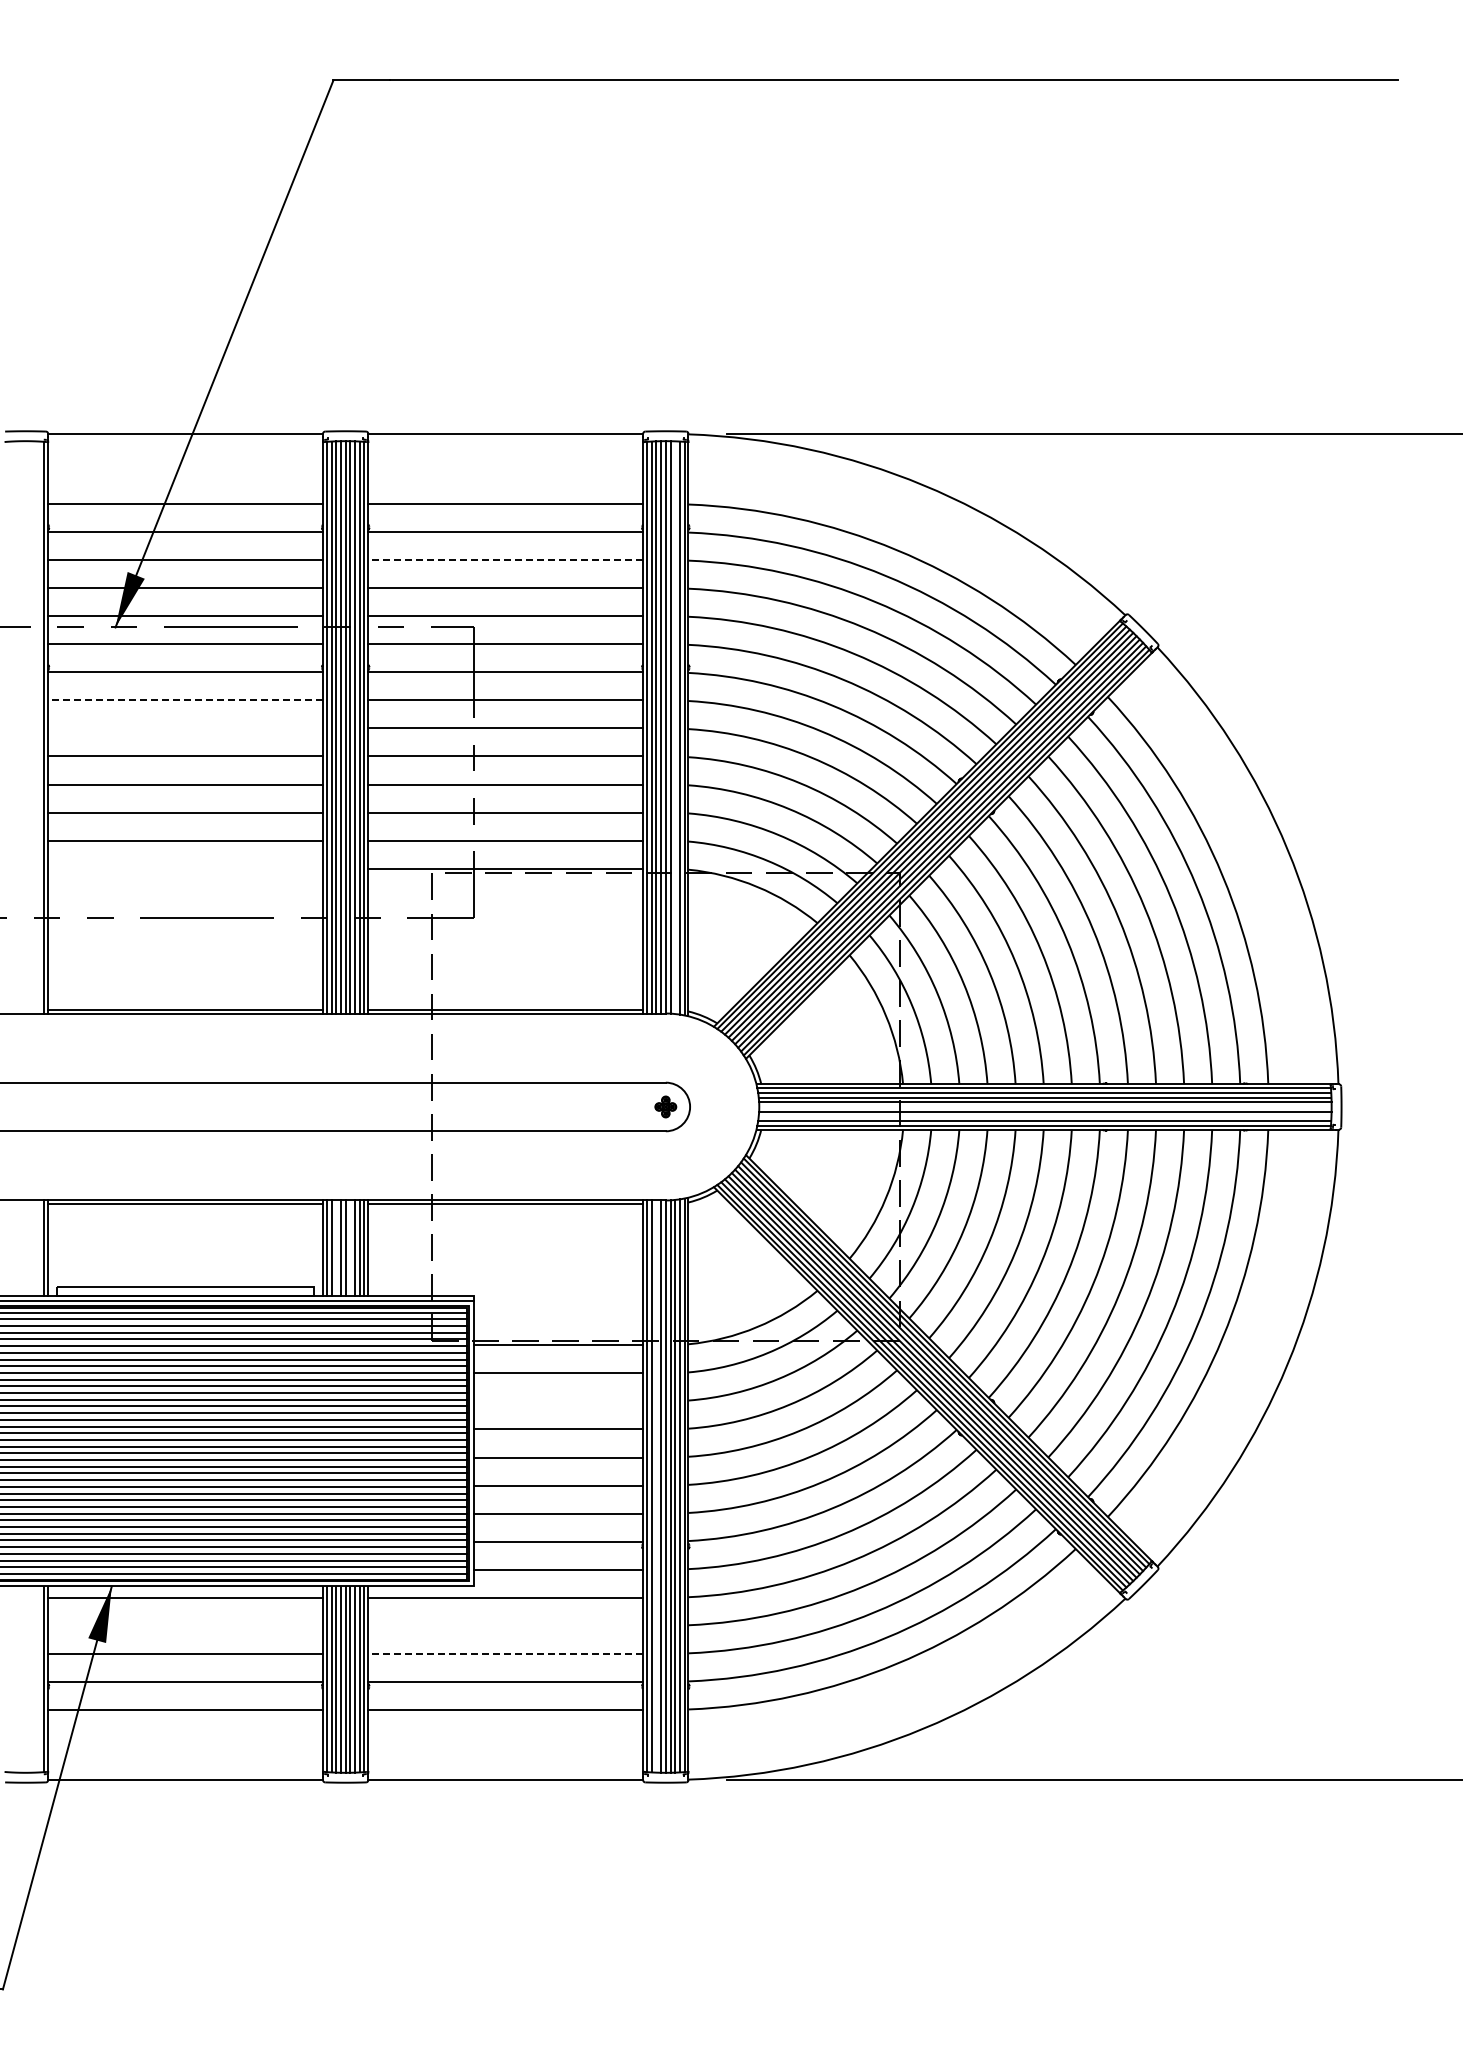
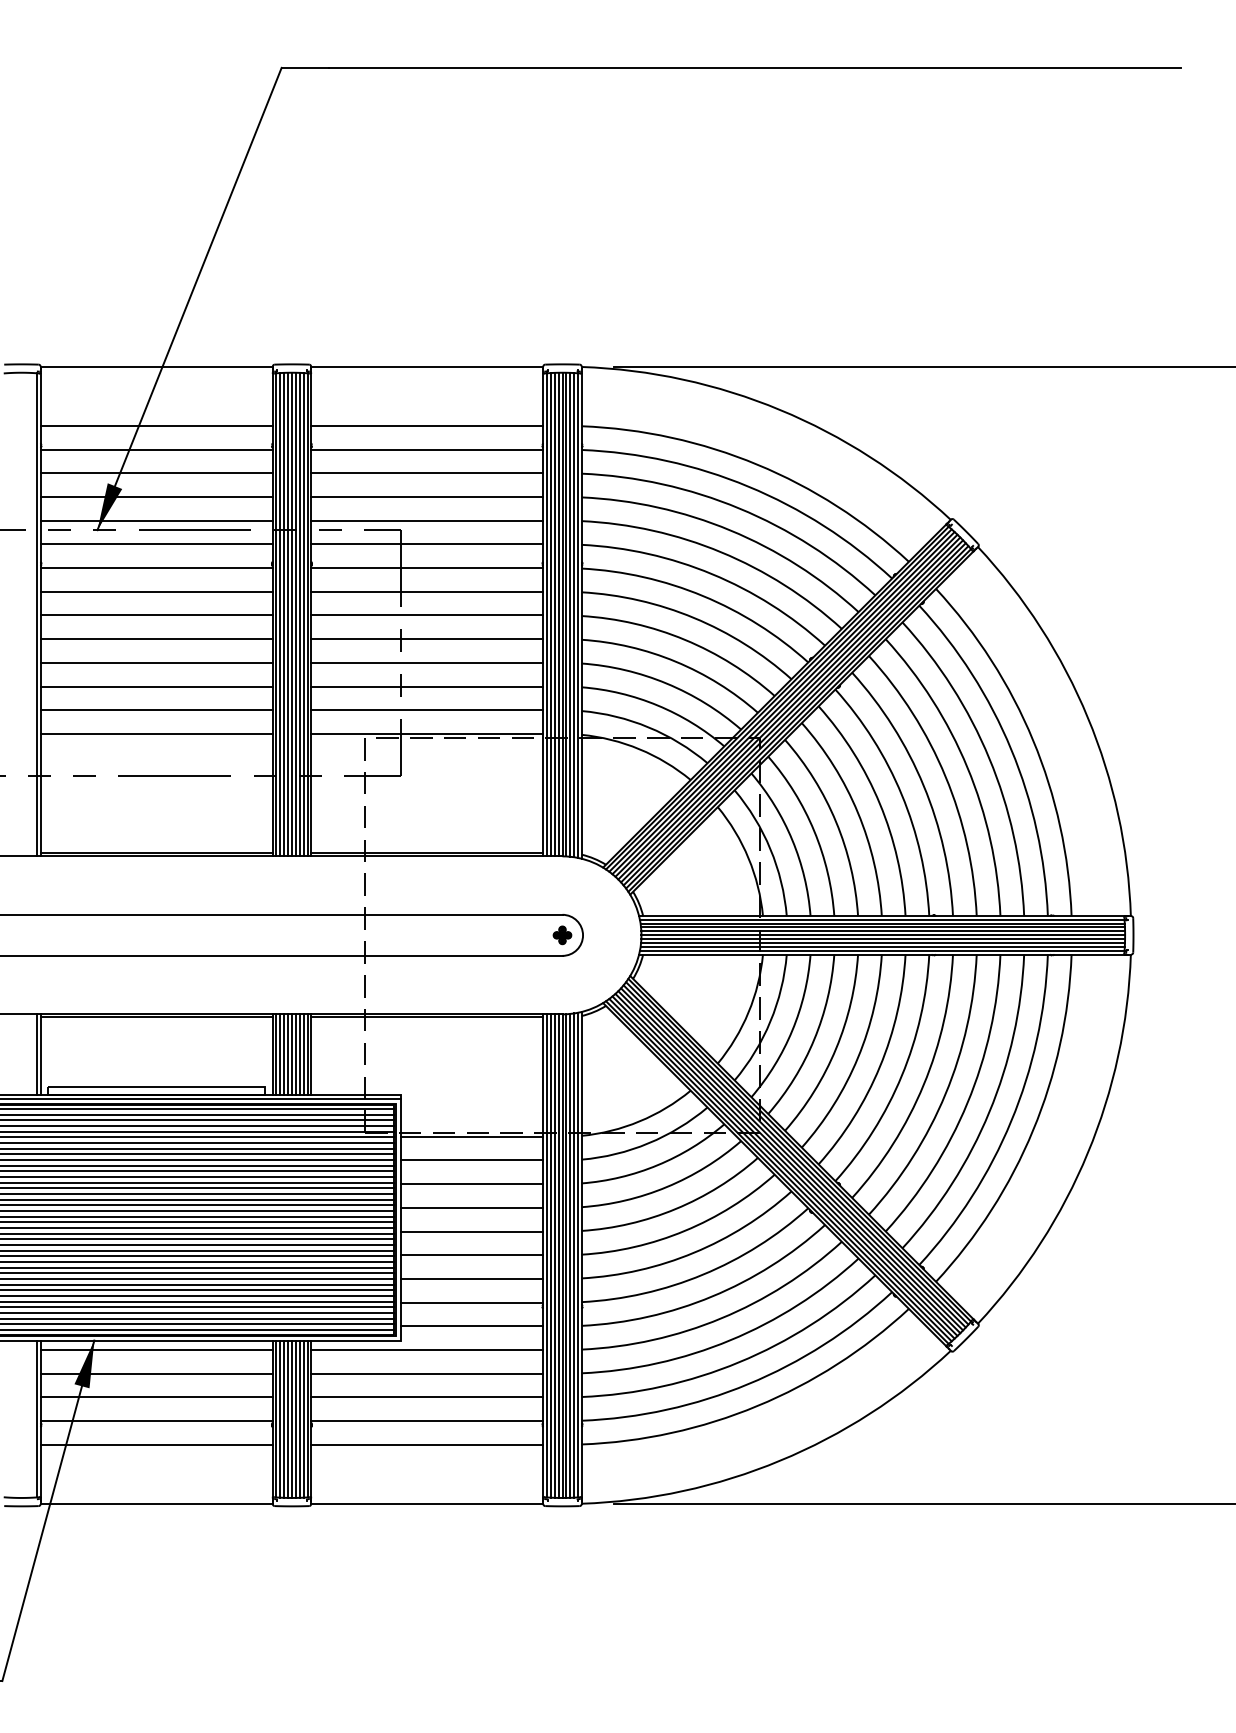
line: (505, 560) -> (427, 473), dashed -> solid
line: (185, 700) -> (156, 591), dashed -> solid
line: (675, 727) -> (570, 614), added
line: (185, 728) -> (156, 615), added
line: (185, 868) -> (156, 733), added
line: (1045, 1106) -> (883, 934), added
line: (1044, 1116) -> (882, 943), added
line: (336, 1247) -> (284, 1054), added
line: (350, 1247) -> (296, 1054), added
line: (558, 1401) -> (471, 1184), added
line: (656, 1486) -> (554, 1256), added
line: (185, 1625) -> (156, 1373), added
line: (505, 1625) -> (427, 1373), added
line: (505, 1653) -> (427, 1397), dashed -> solid

